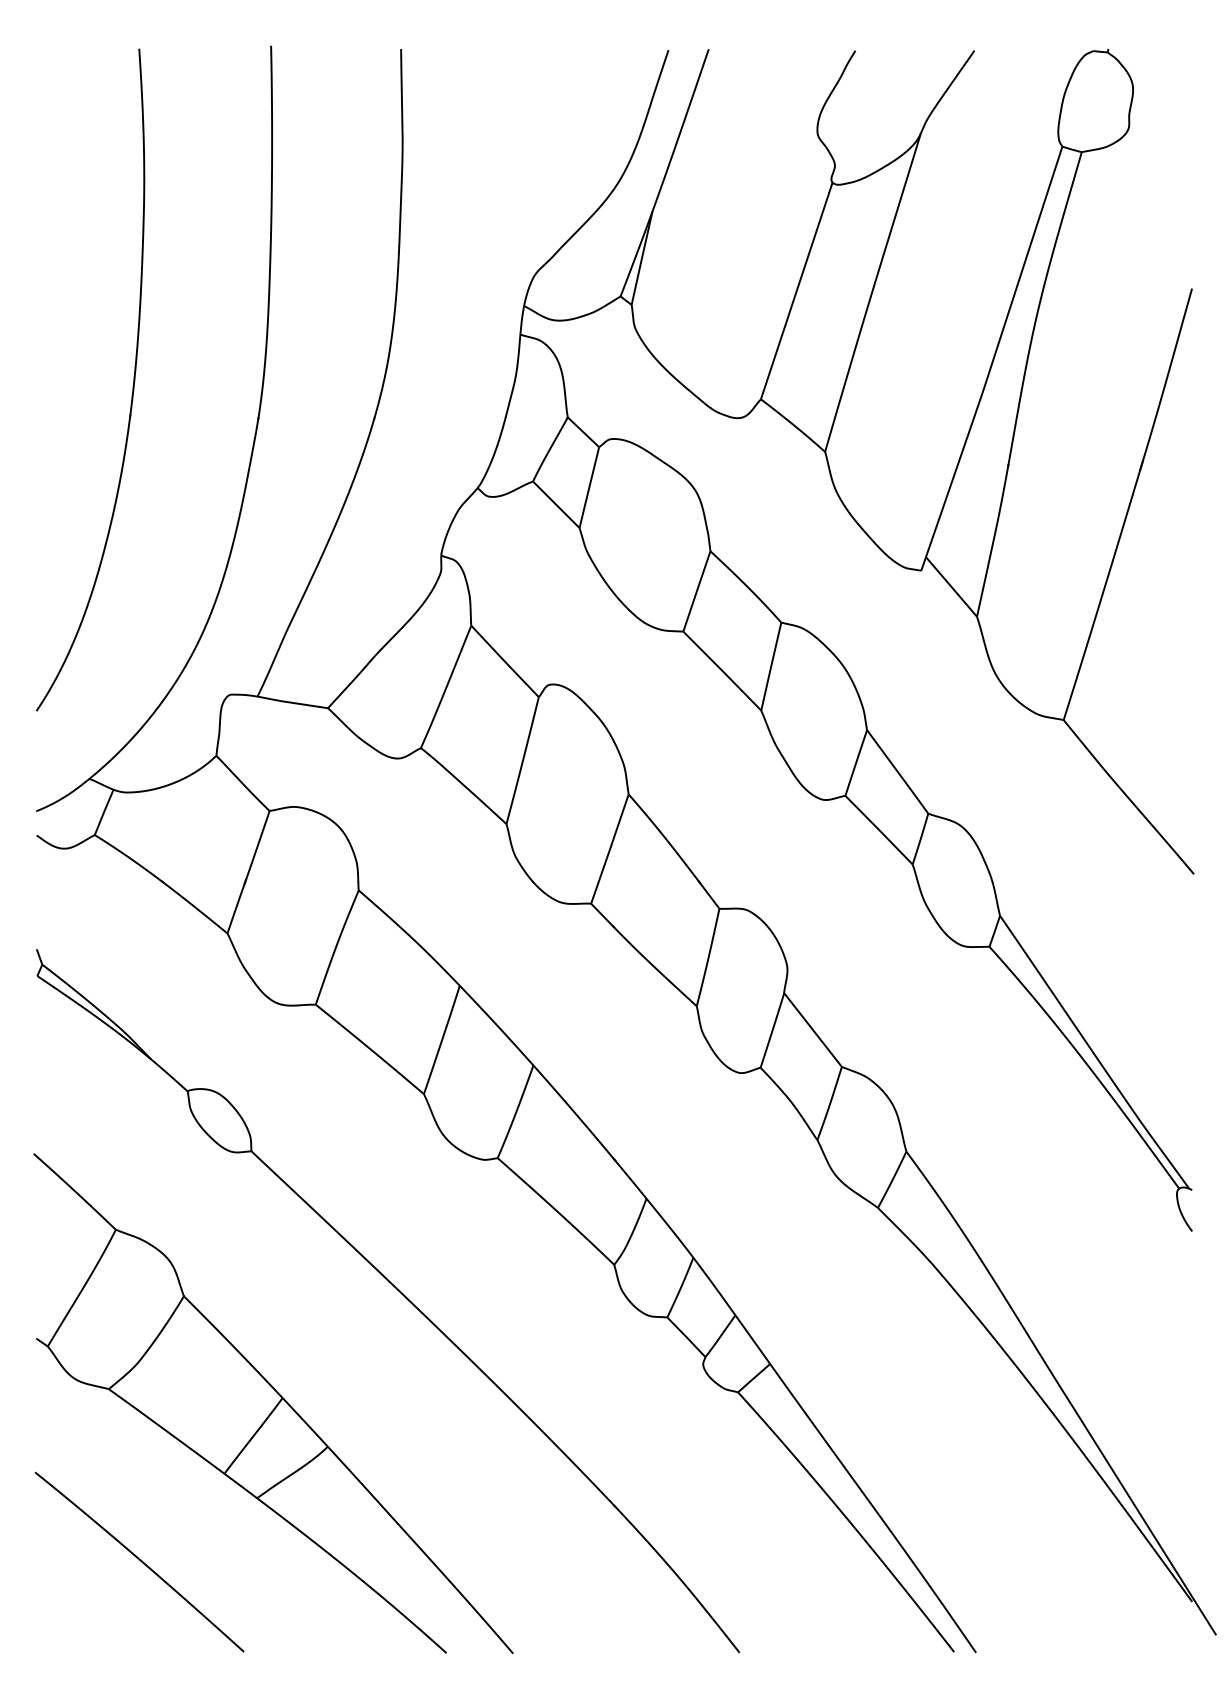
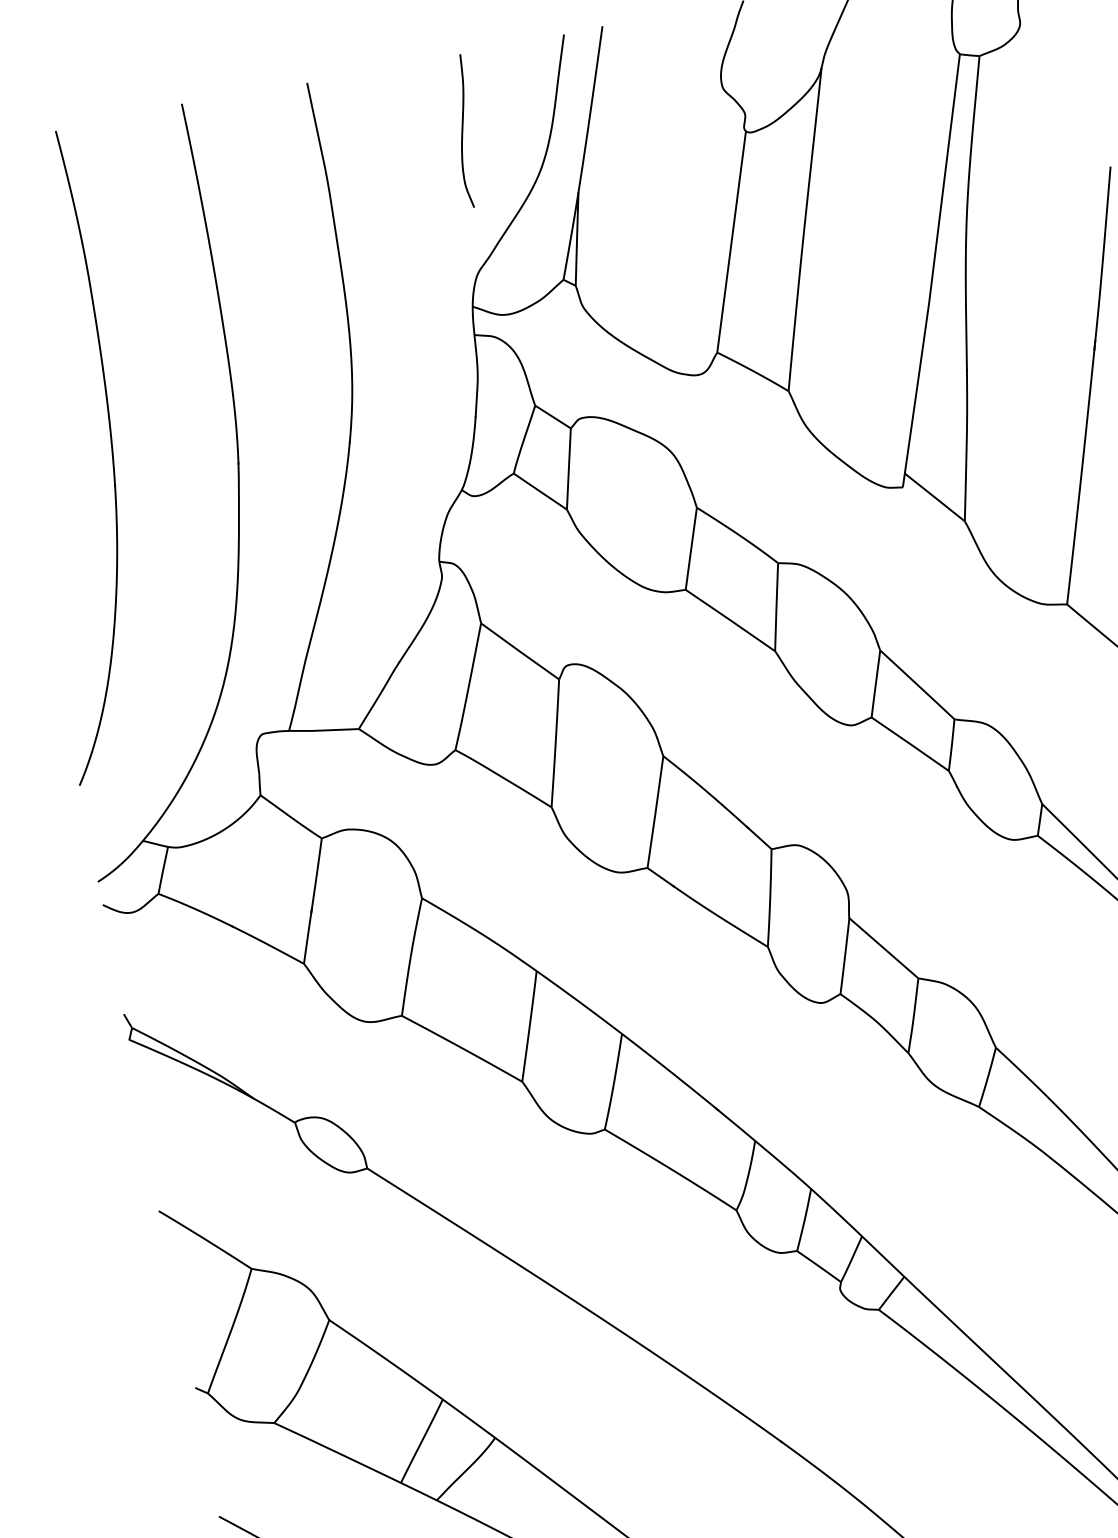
curve: (548, 128) -> (463, 131), added

